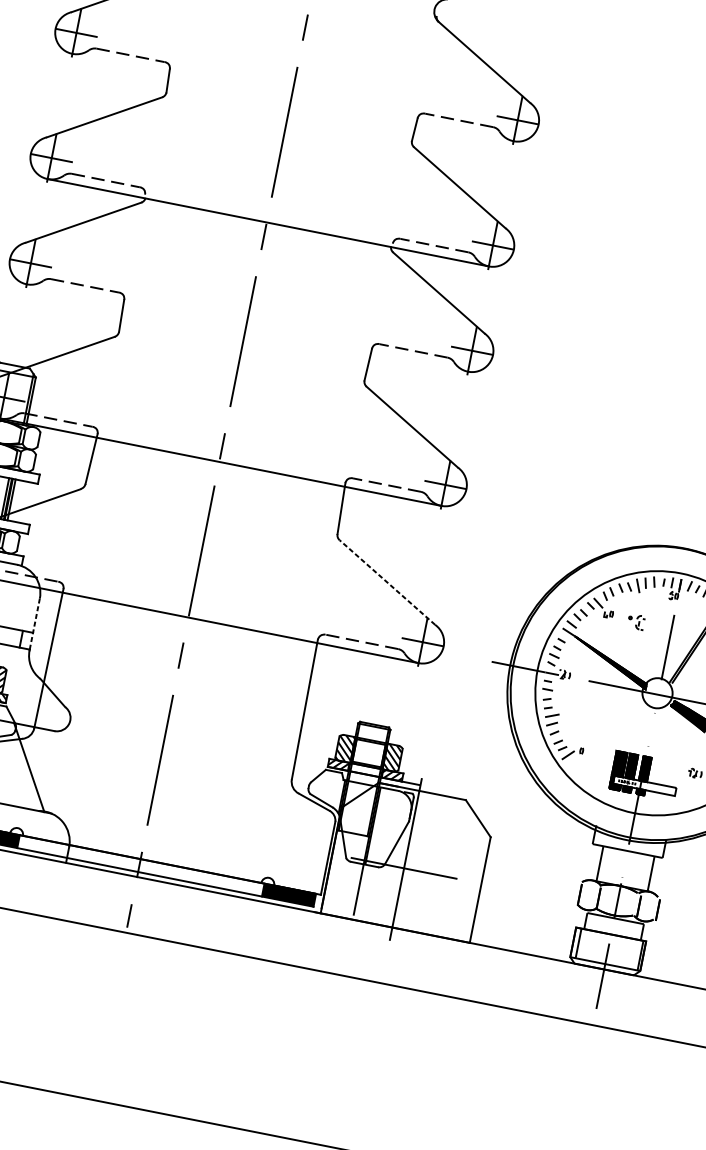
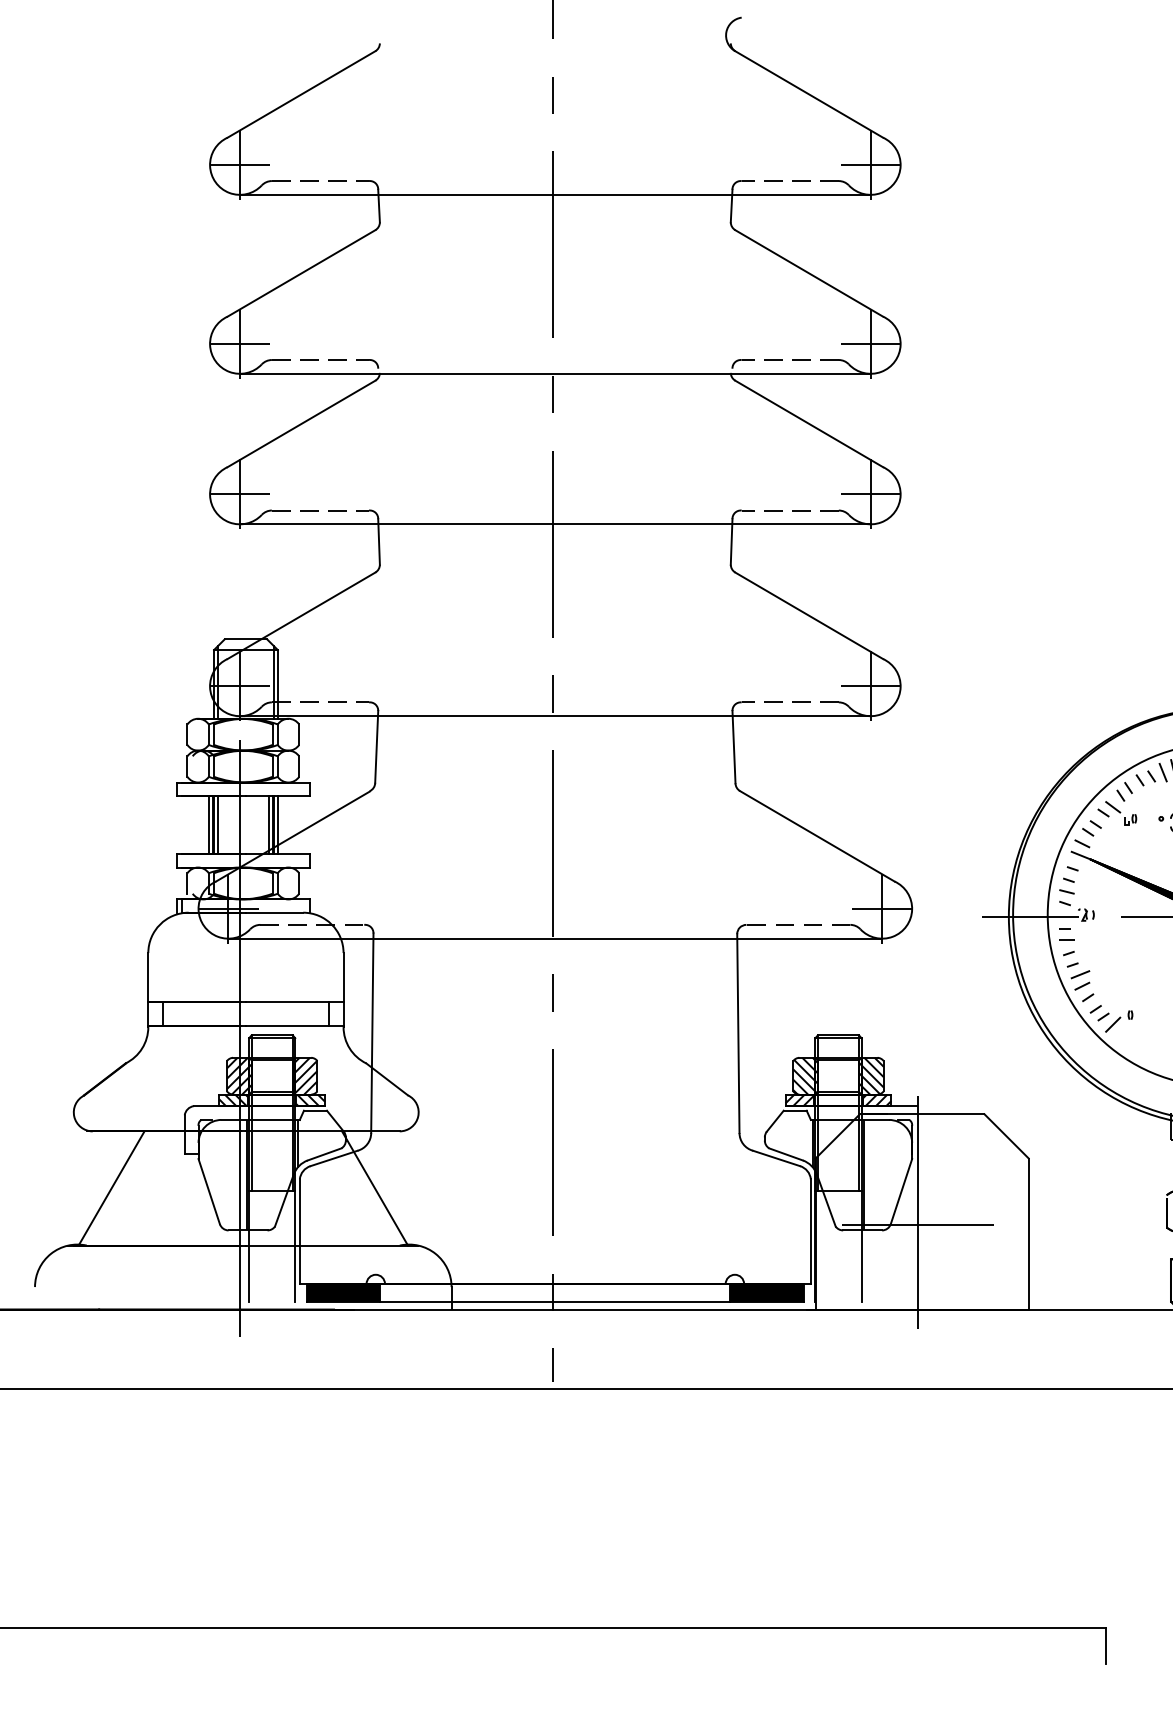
line: (292, 97) -> (554, 194), added
line: (246, 328) -> (554, 524), added
line: (387, 582) -> (817, 836), dashed -> solid
line: (34, 624) -> (343, 990), dashed -> solid

